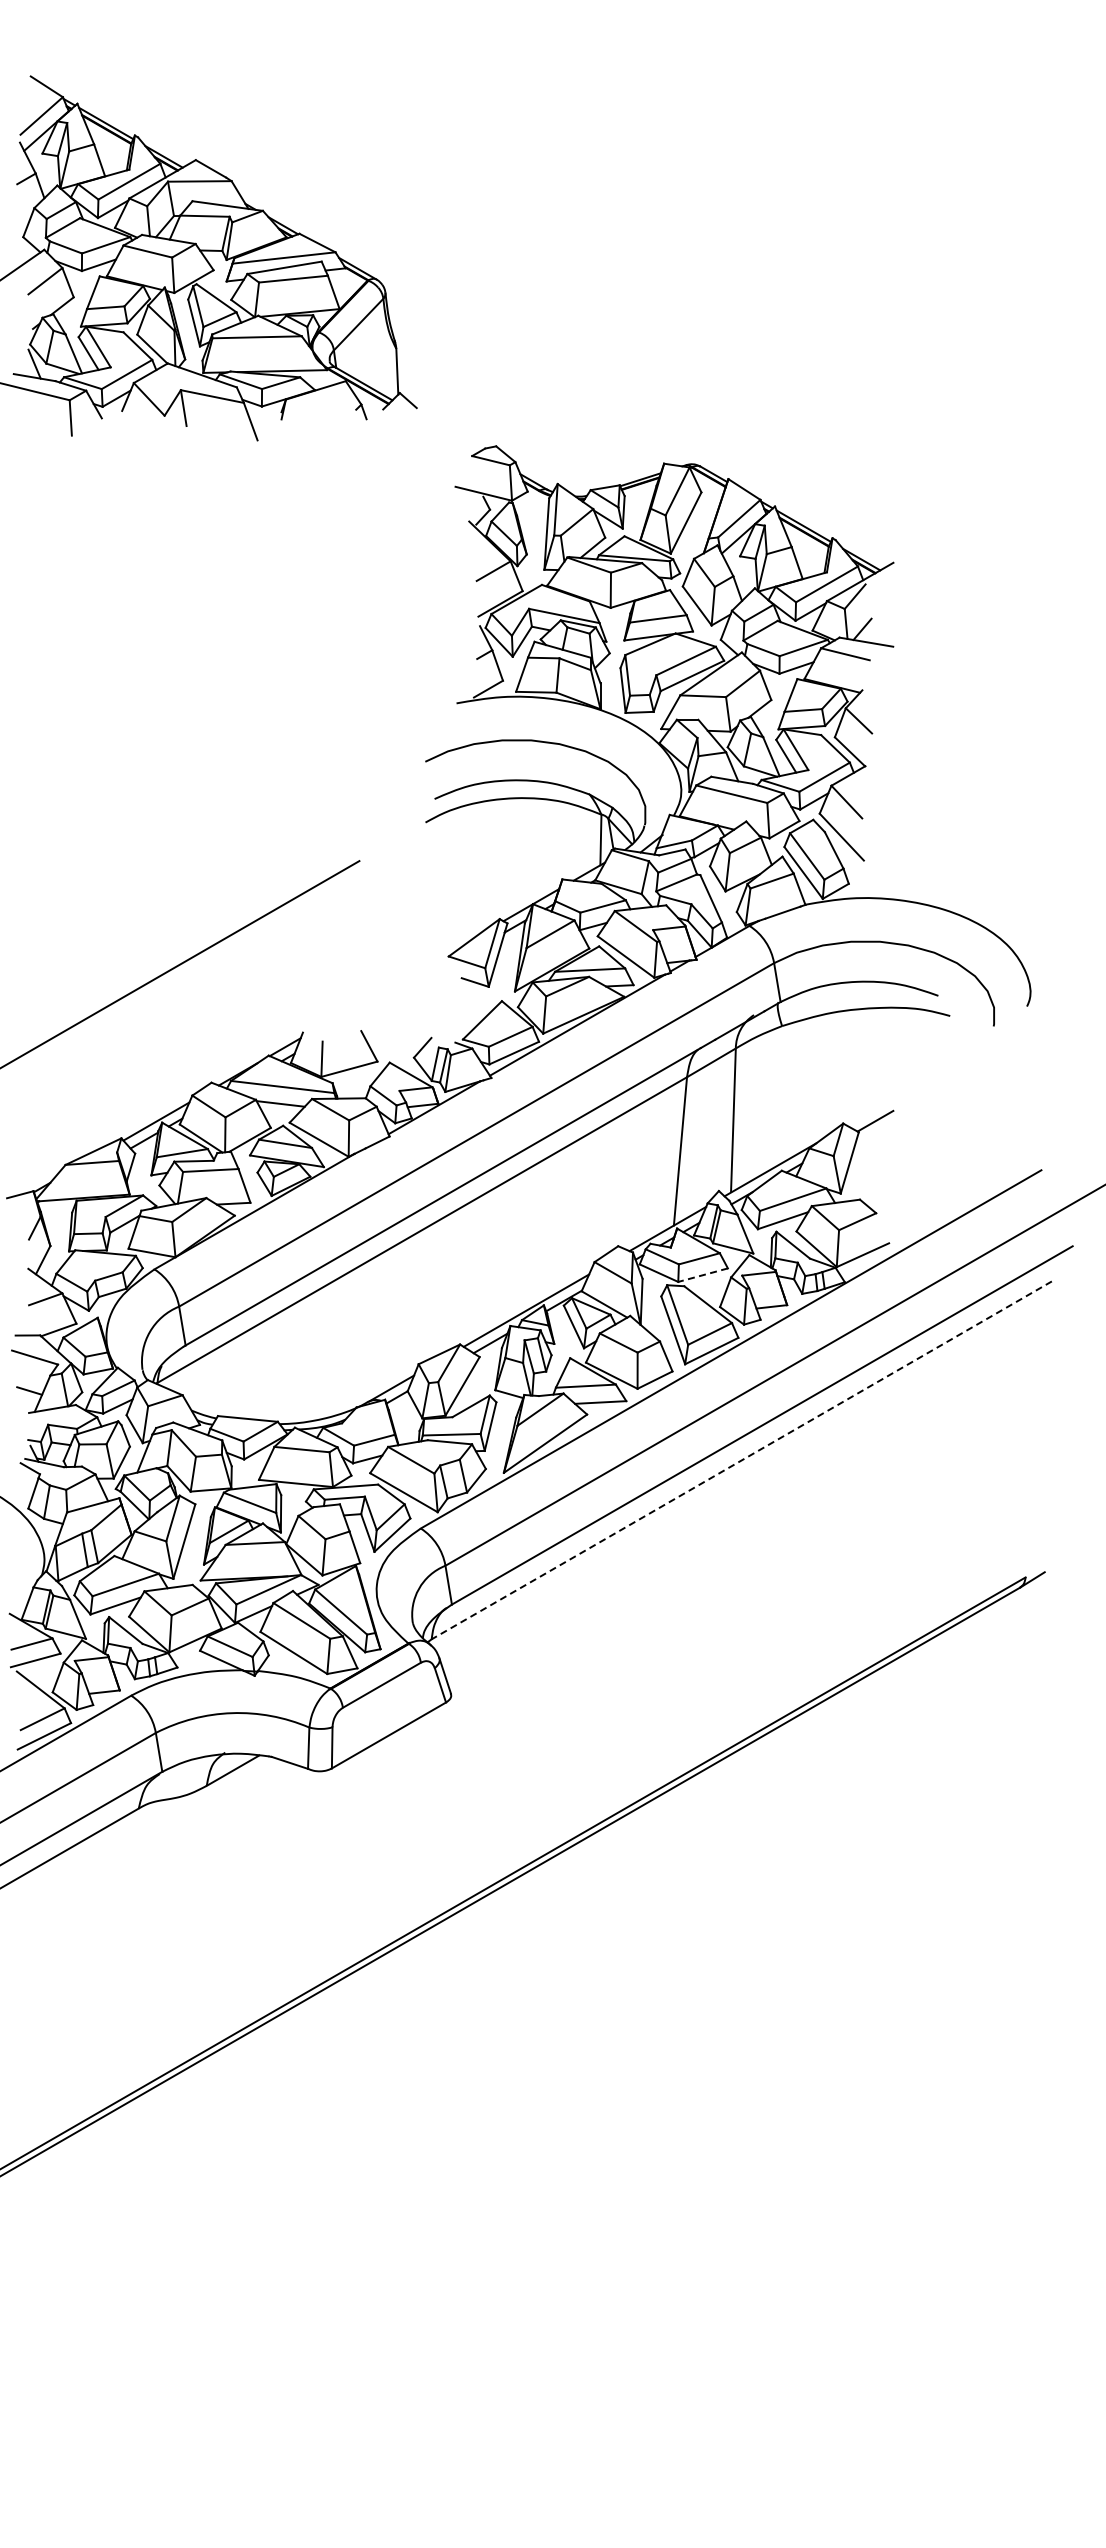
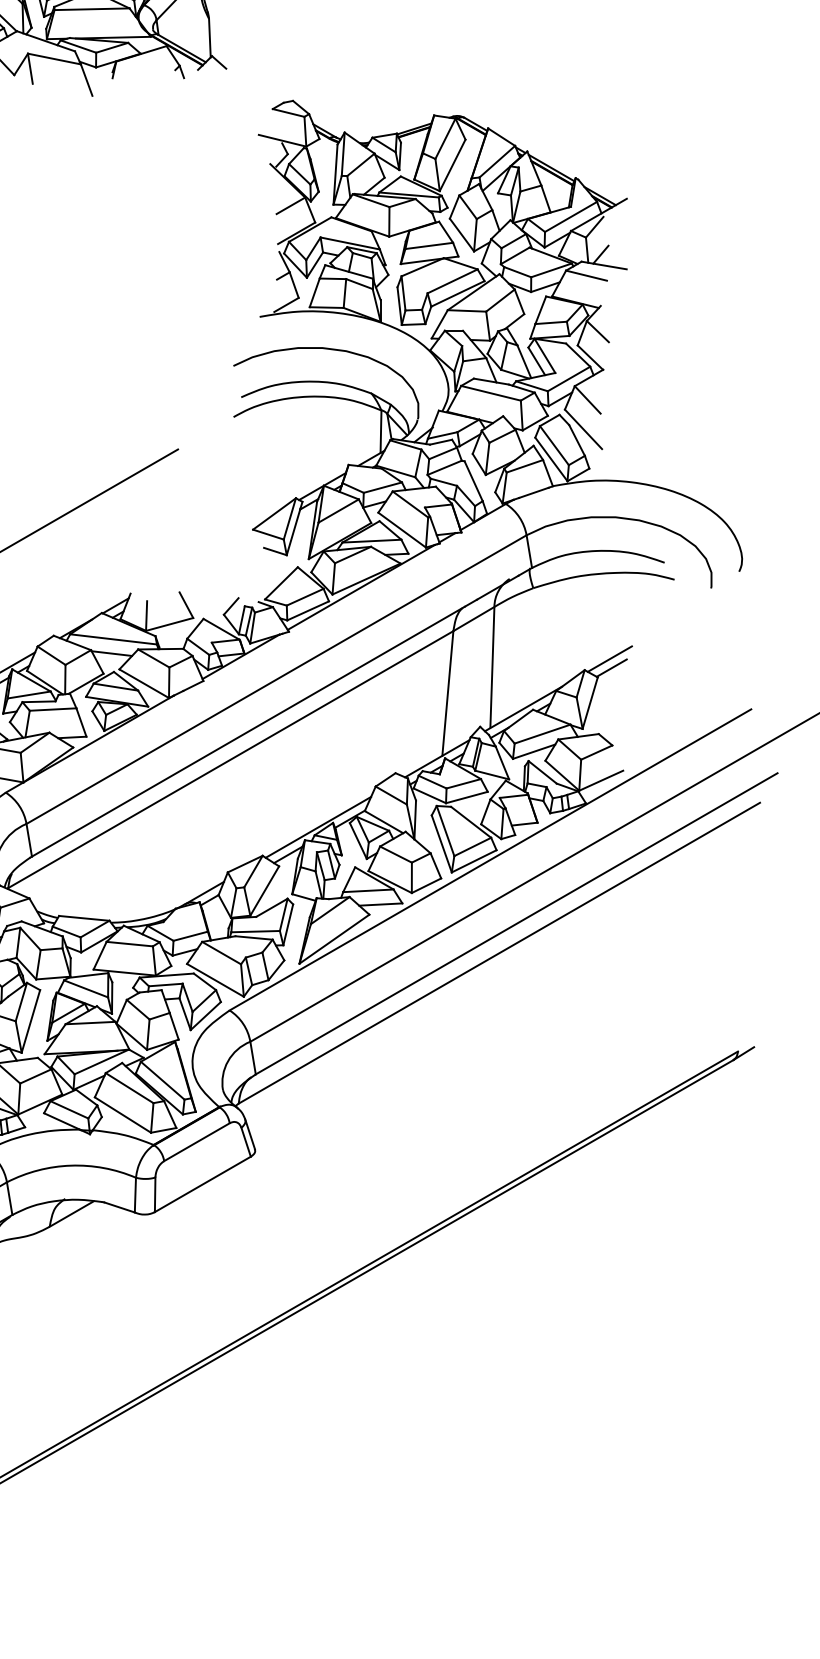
line: (872, 1110) -> (609, 659), added
line: (703, 1275) -> (467, 797), dashed -> solid
line: (741, 1460) -> (499, 953), dashed -> solid

